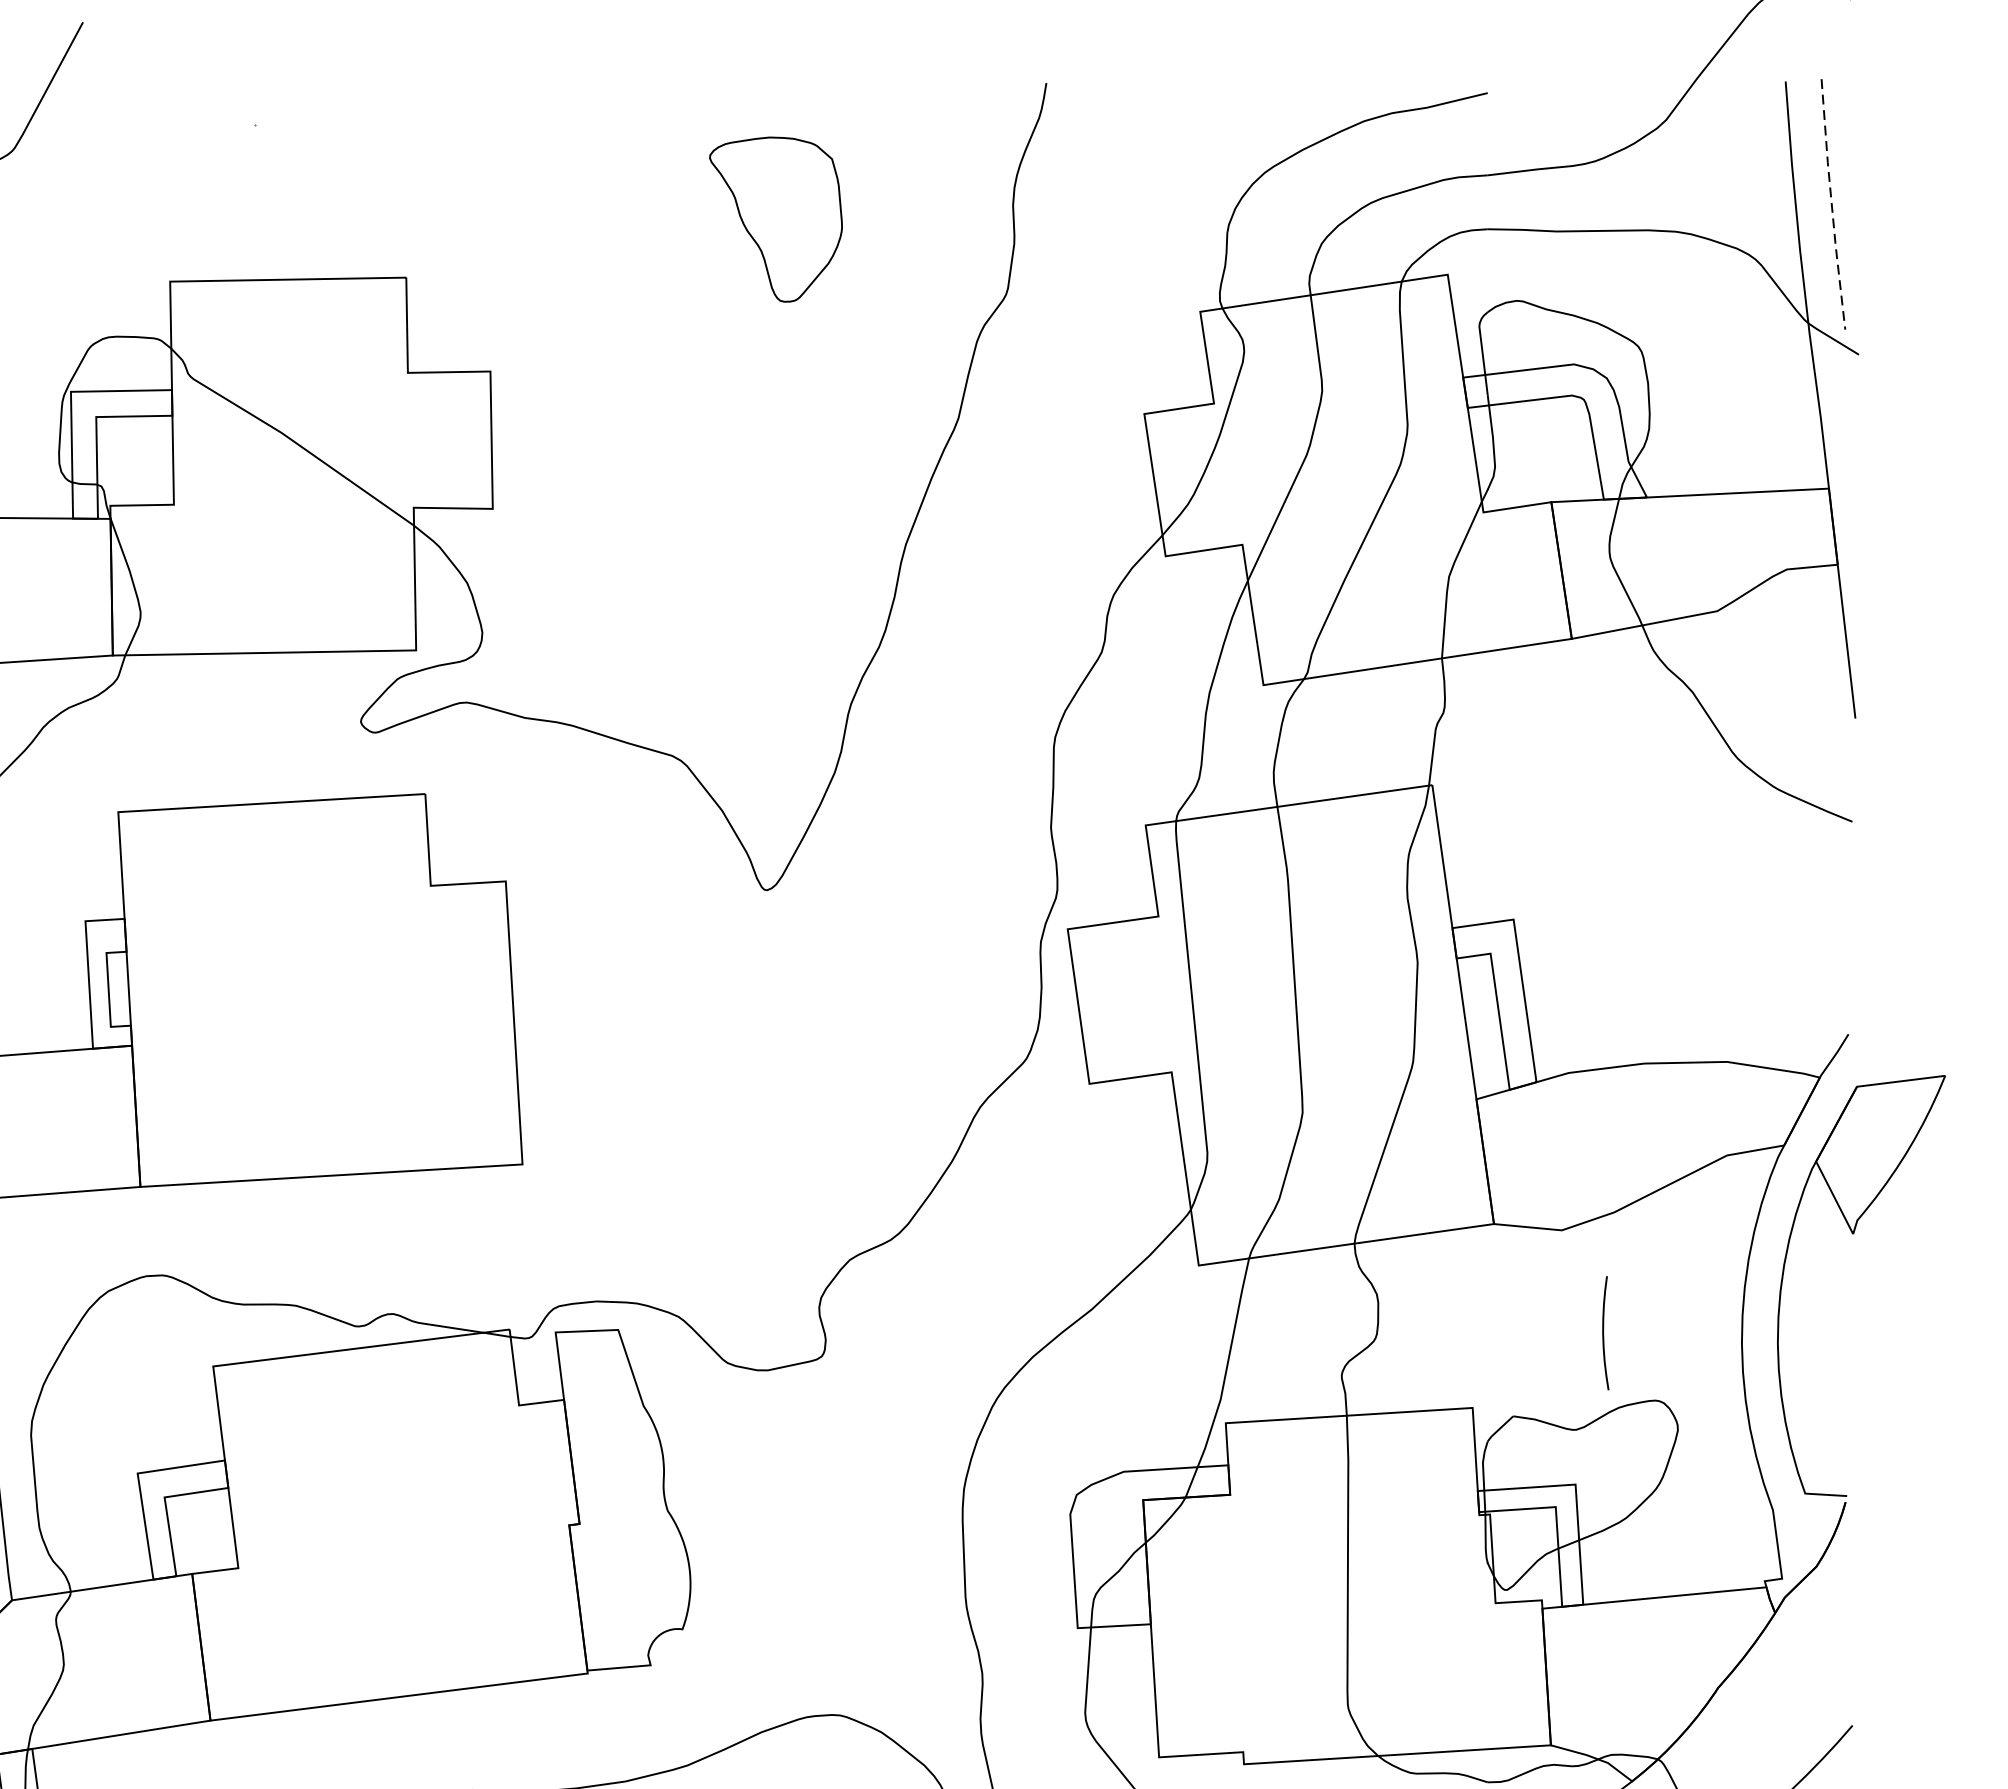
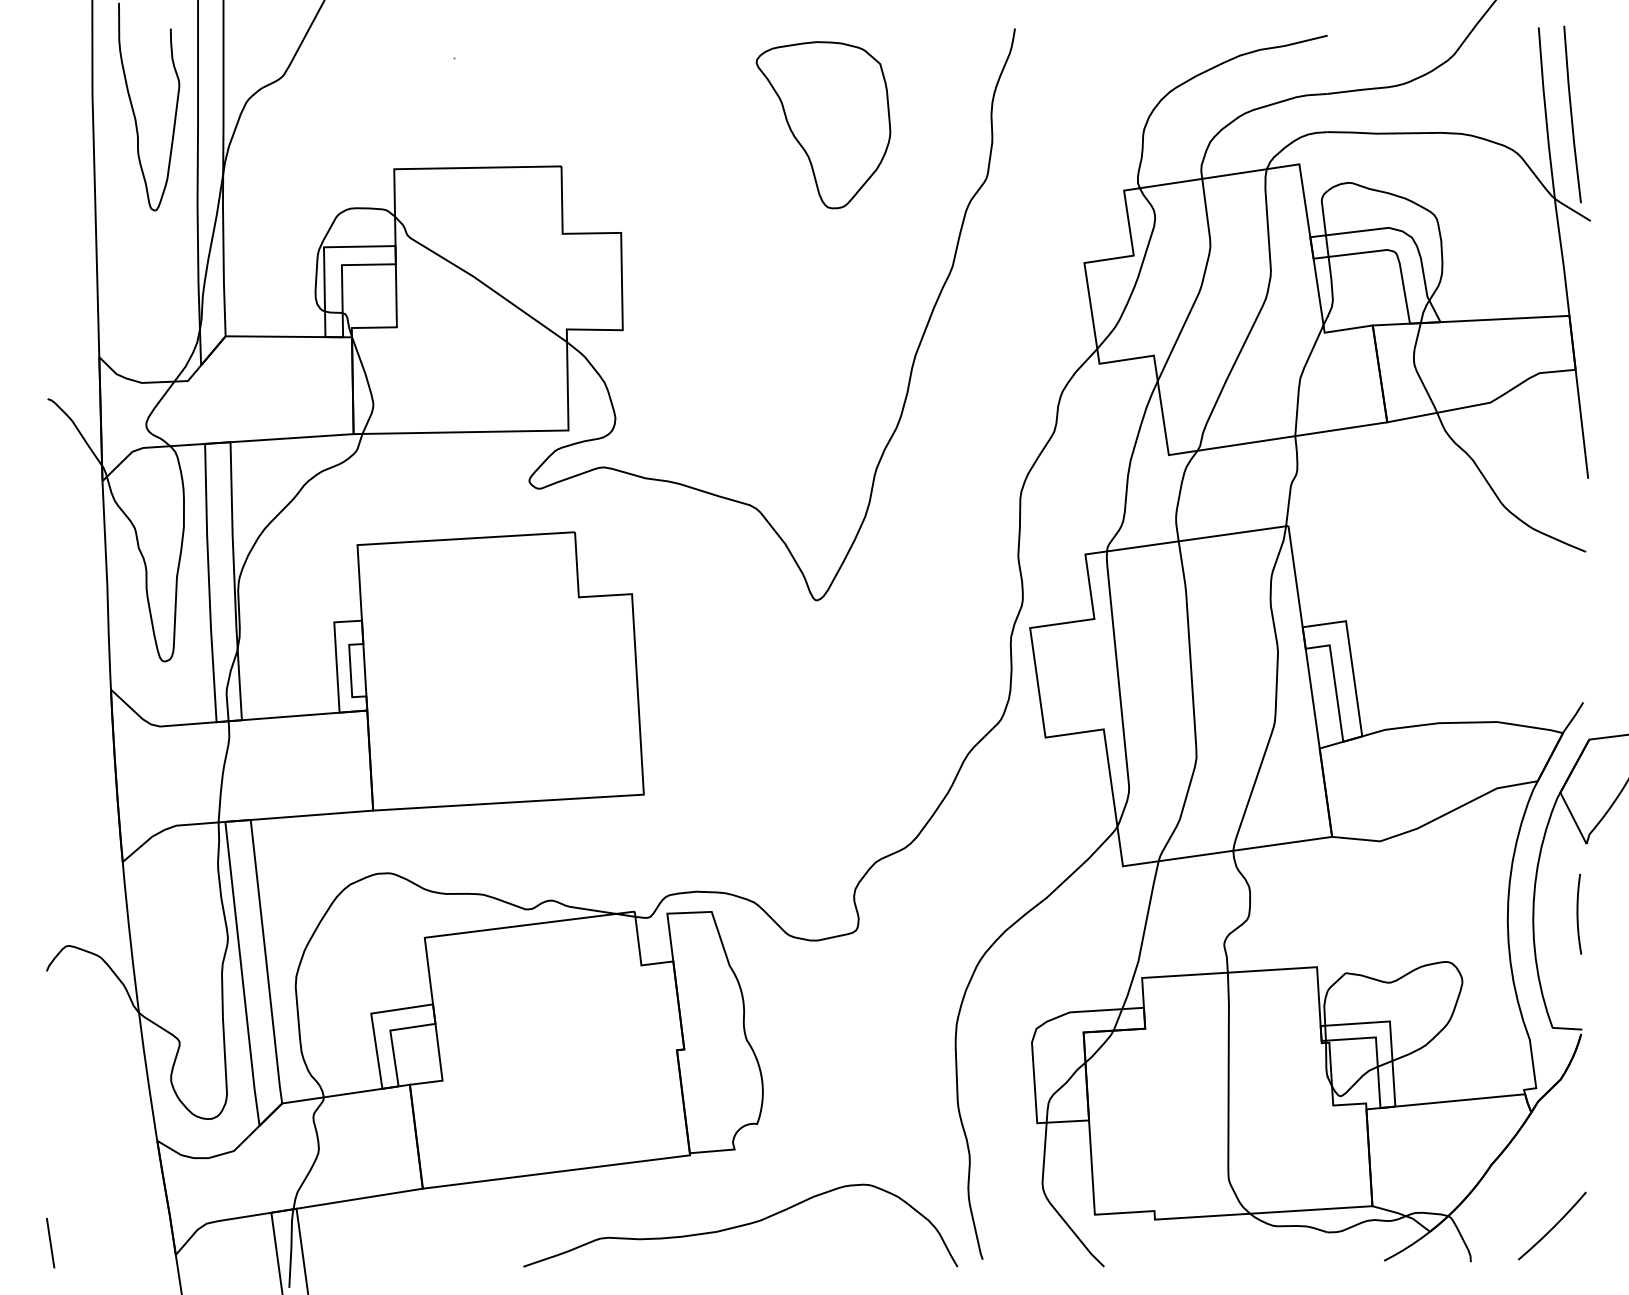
line: (1831, 204) -> (1571, 114), dashed -> solid
part: (776, 219) -> (823, 125), size x1.43
curve: (1604, 1332) -> (1578, 913), moved

